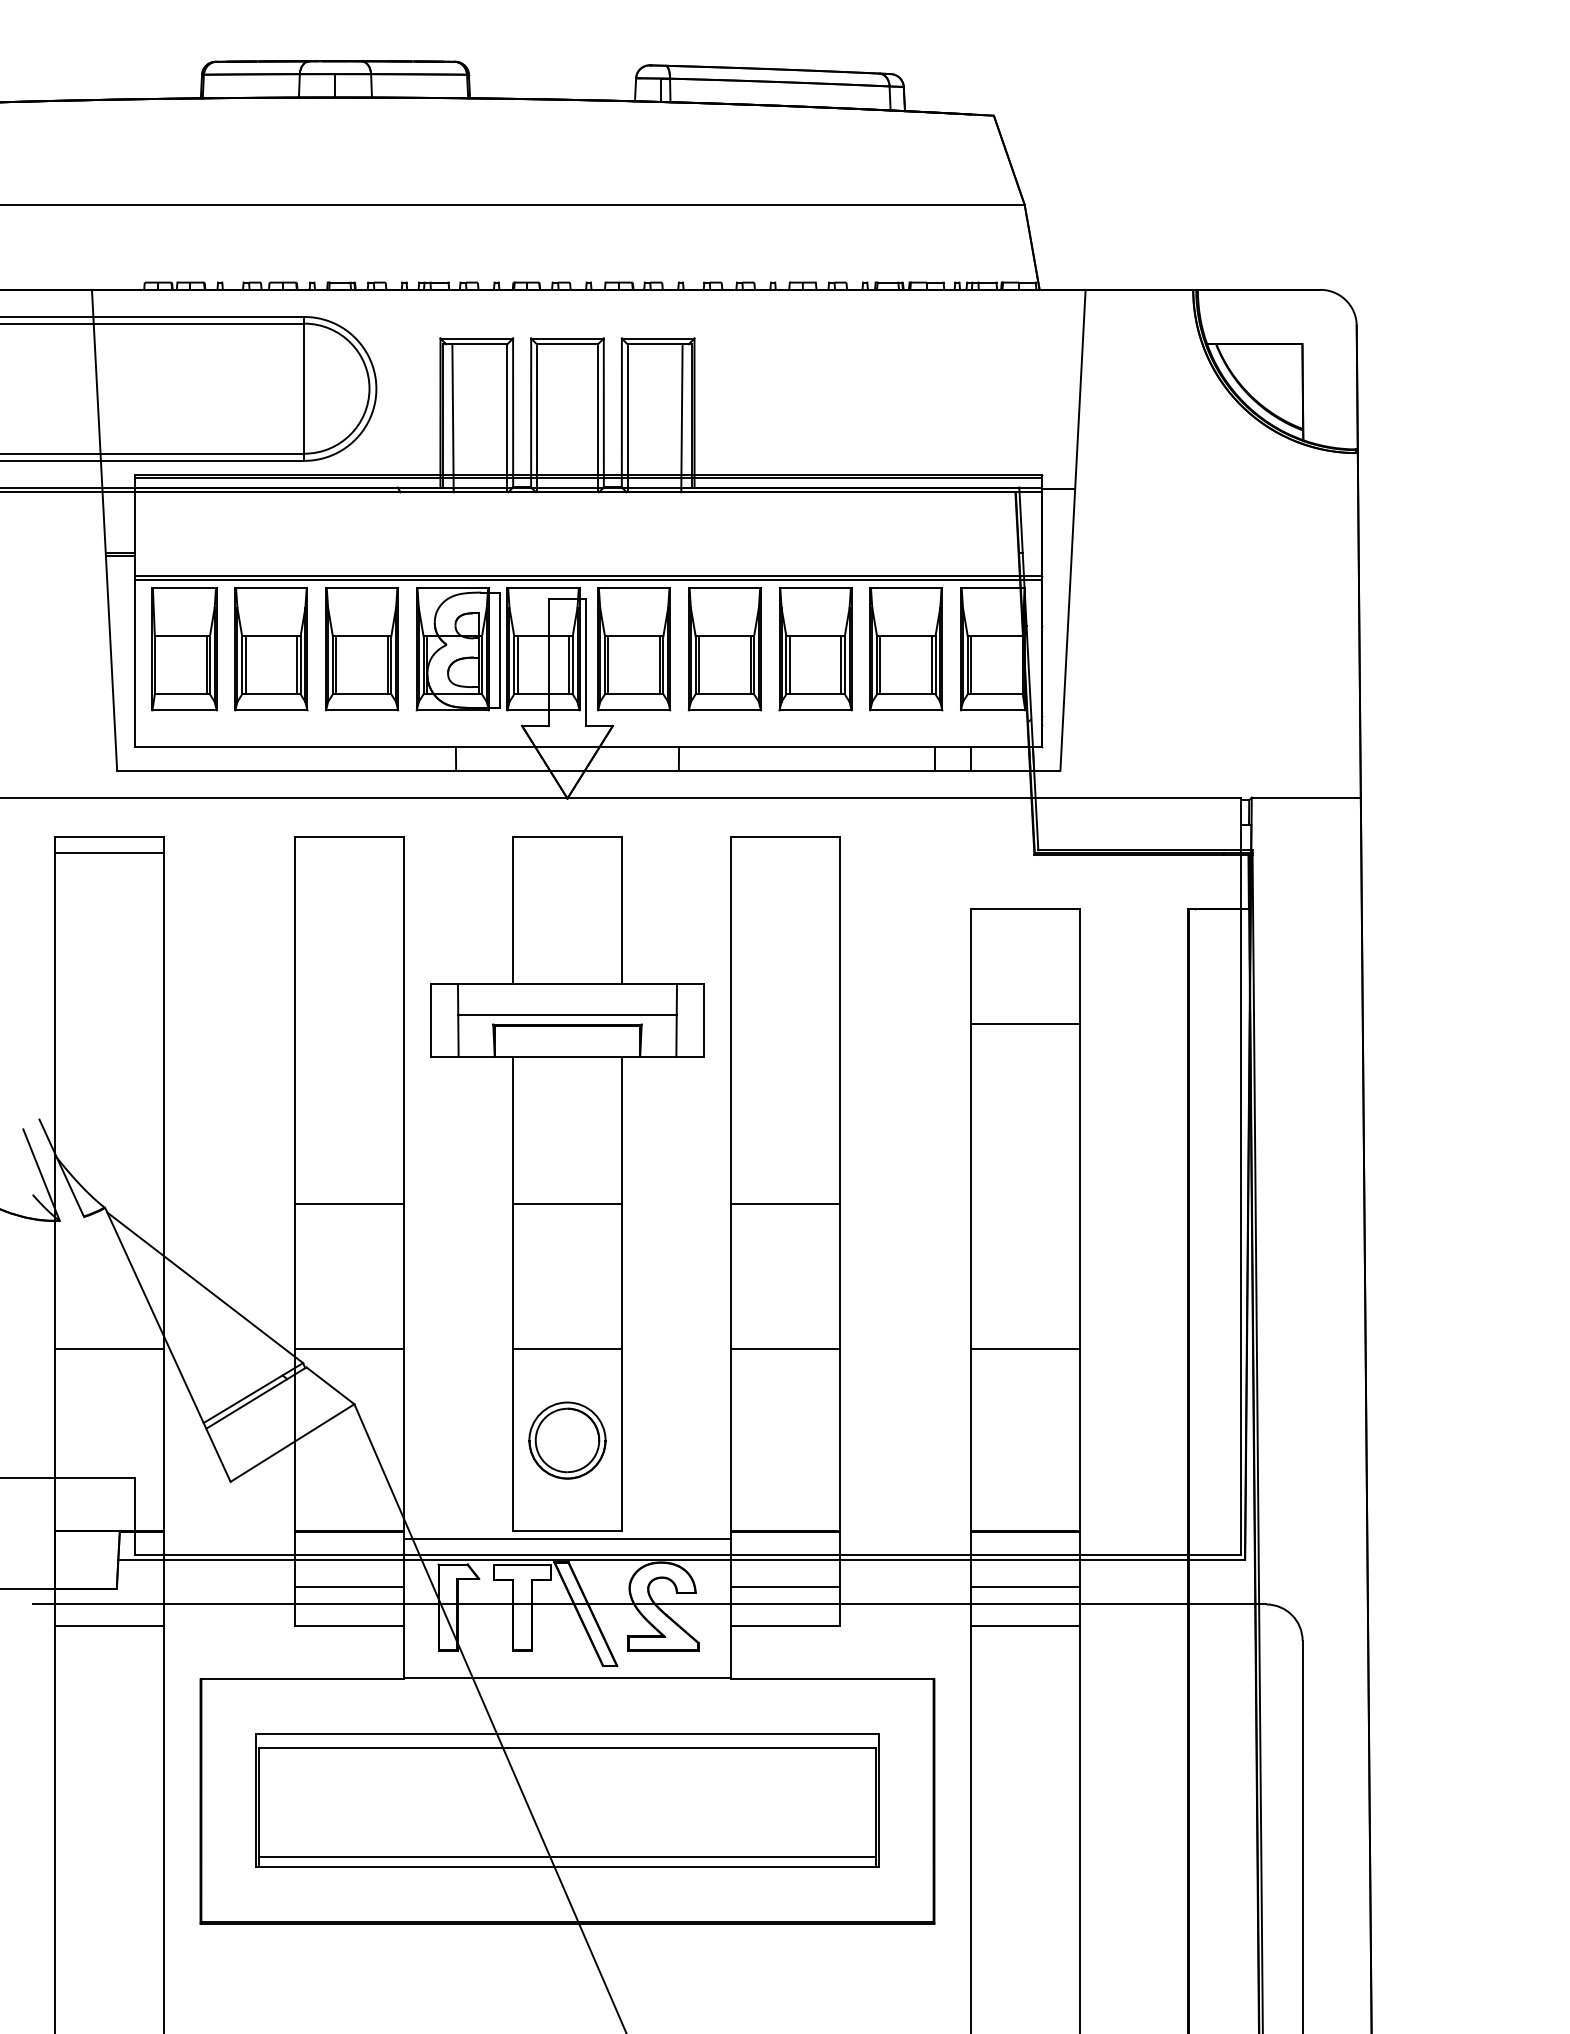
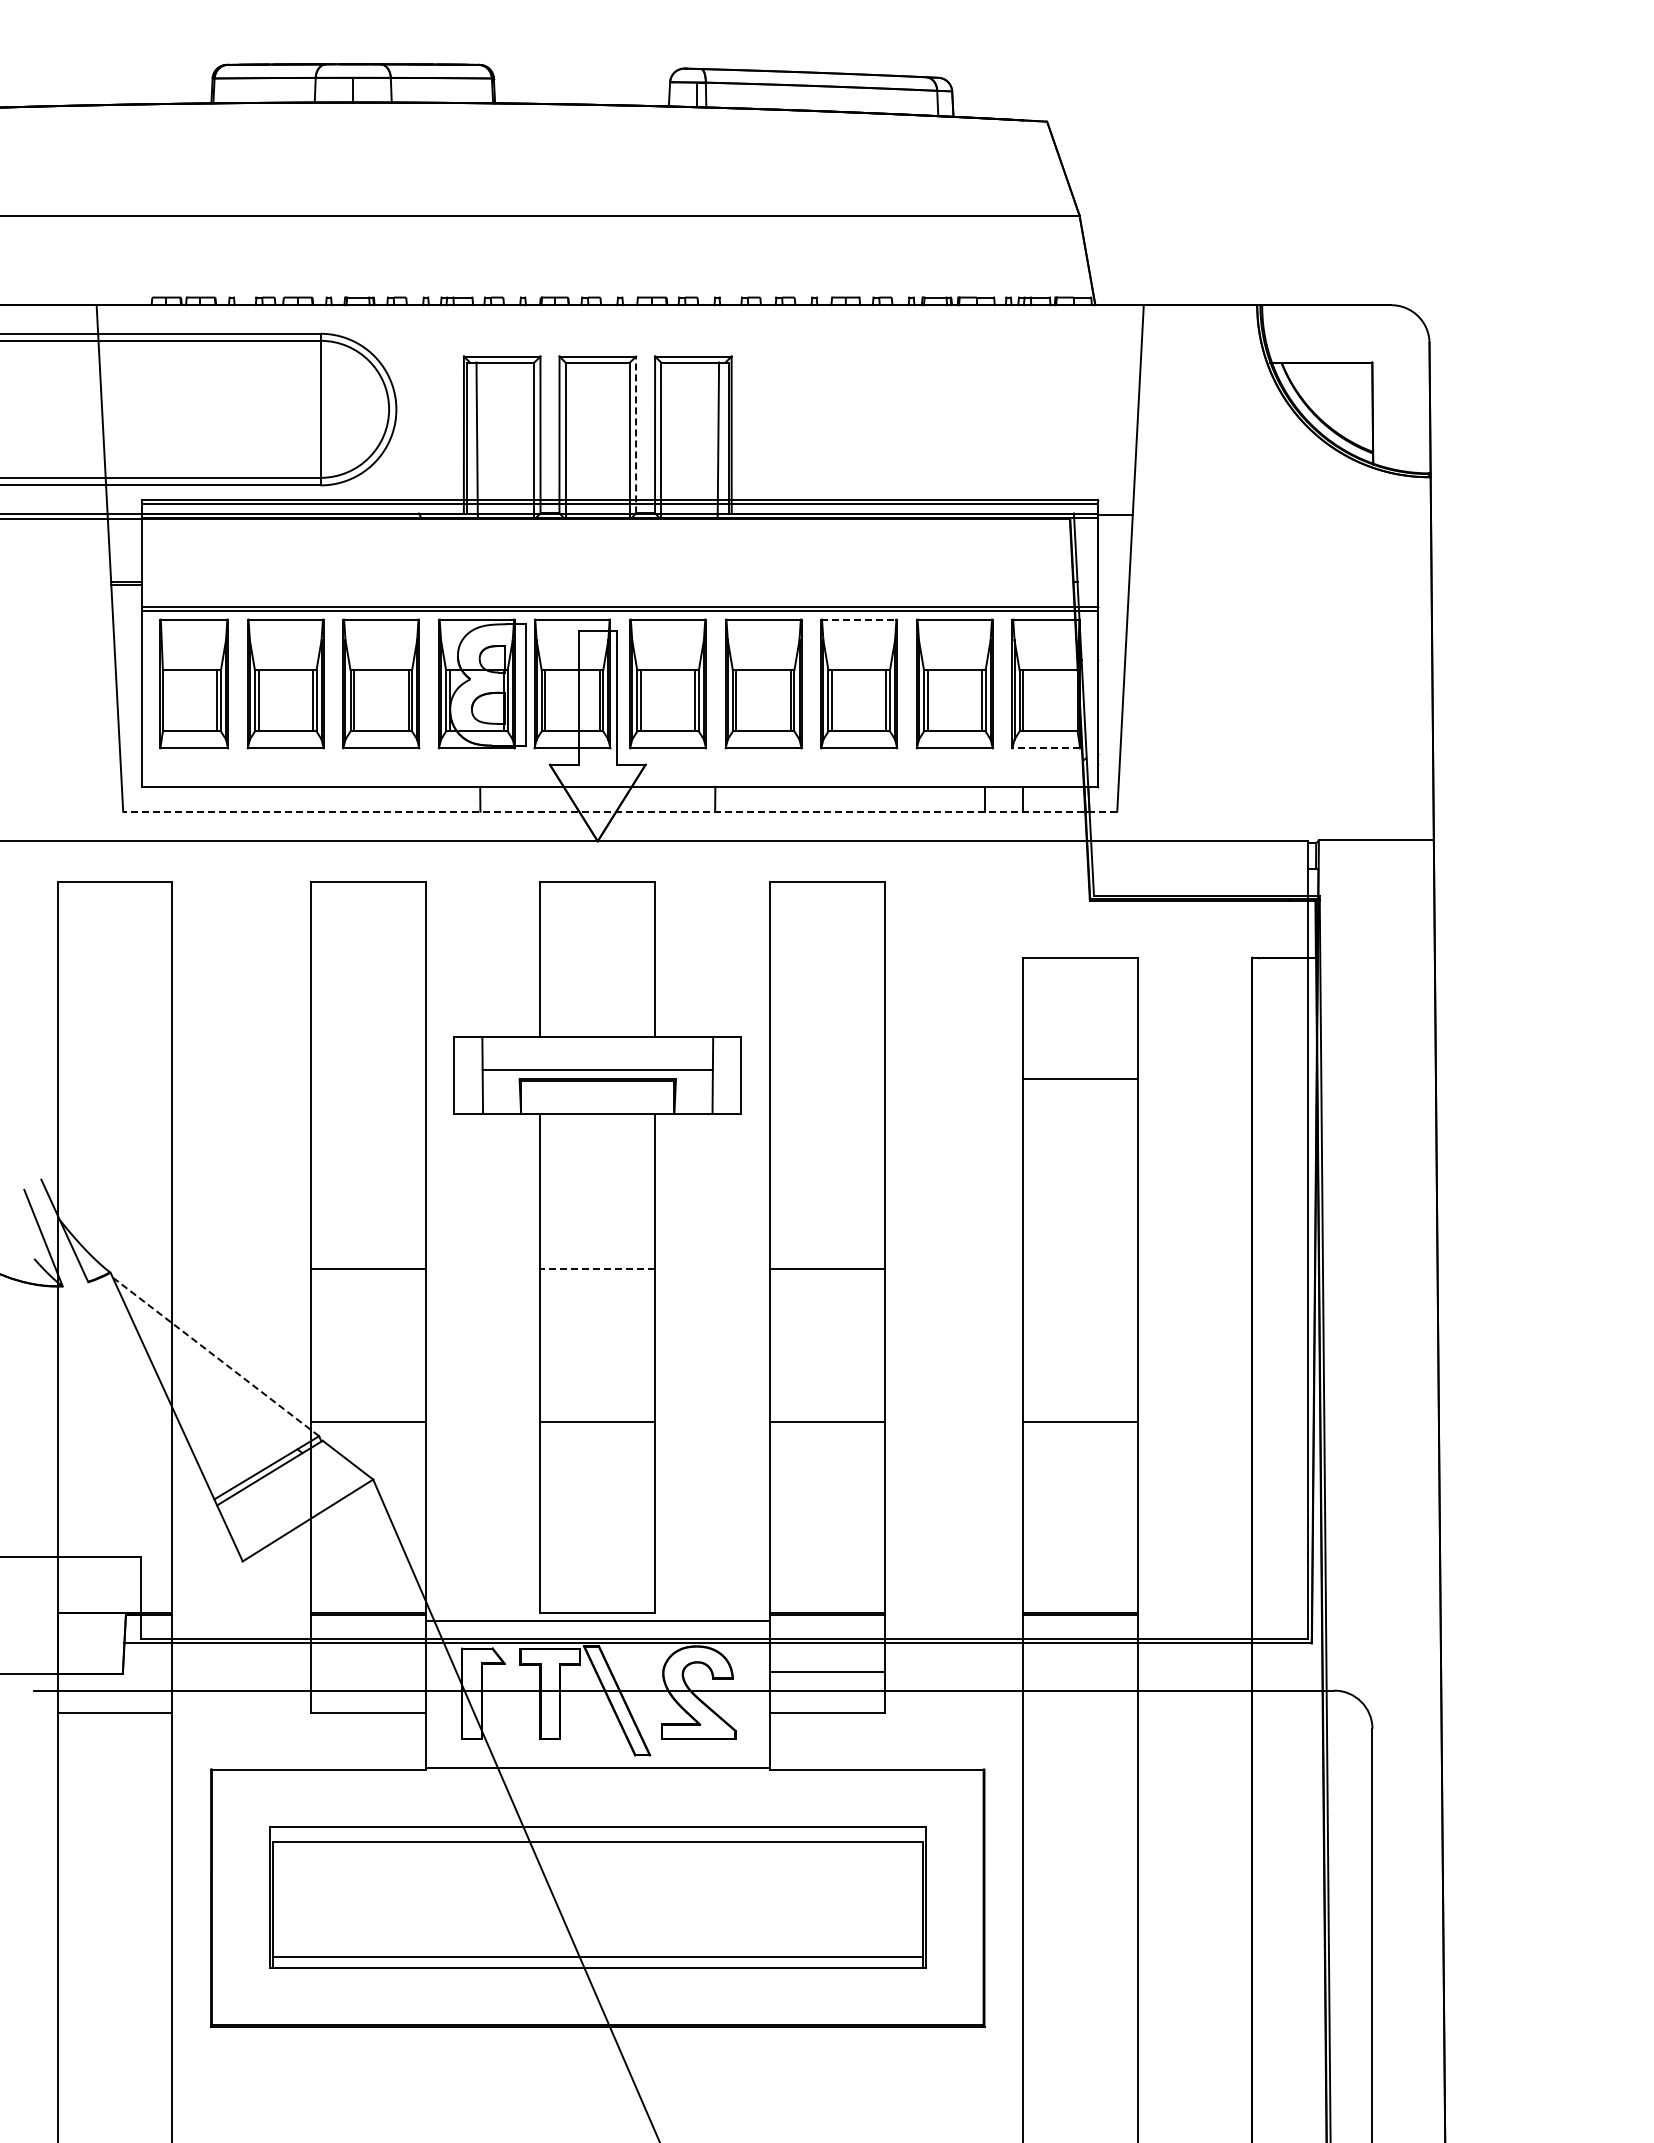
line: (604, 412) -> (636, 434), solid -> dashed
line: (815, 588) -> (859, 619), solid -> dashed
line: (993, 710) -> (1046, 748), solid -> dashed
line: (588, 770) -> (619, 811), solid -> dashed
line: (108, 852) -> (114, 898), removed
line: (567, 1204) -> (597, 1269), solid -> dashed
line: (204, 1287) -> (215, 1356), solid -> dashed
line: (108, 1349) -> (114, 1421), removed
part: (567, 1440) -> (597, 1517), removed
line: (349, 1587) -> (368, 1672), removed
line: (1025, 1587) -> (1080, 1672), removed
line: (1025, 1626) -> (1080, 1713), removed

